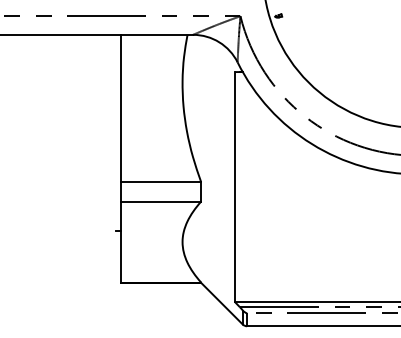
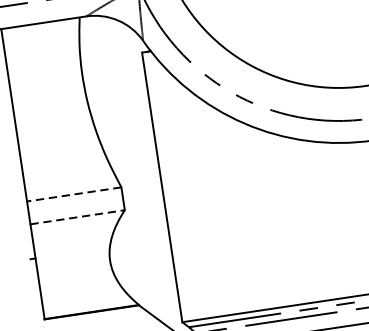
line: (160, 182) -> (73, 194), solid -> dashed
line: (161, 201) -> (78, 217), solid -> dashed

